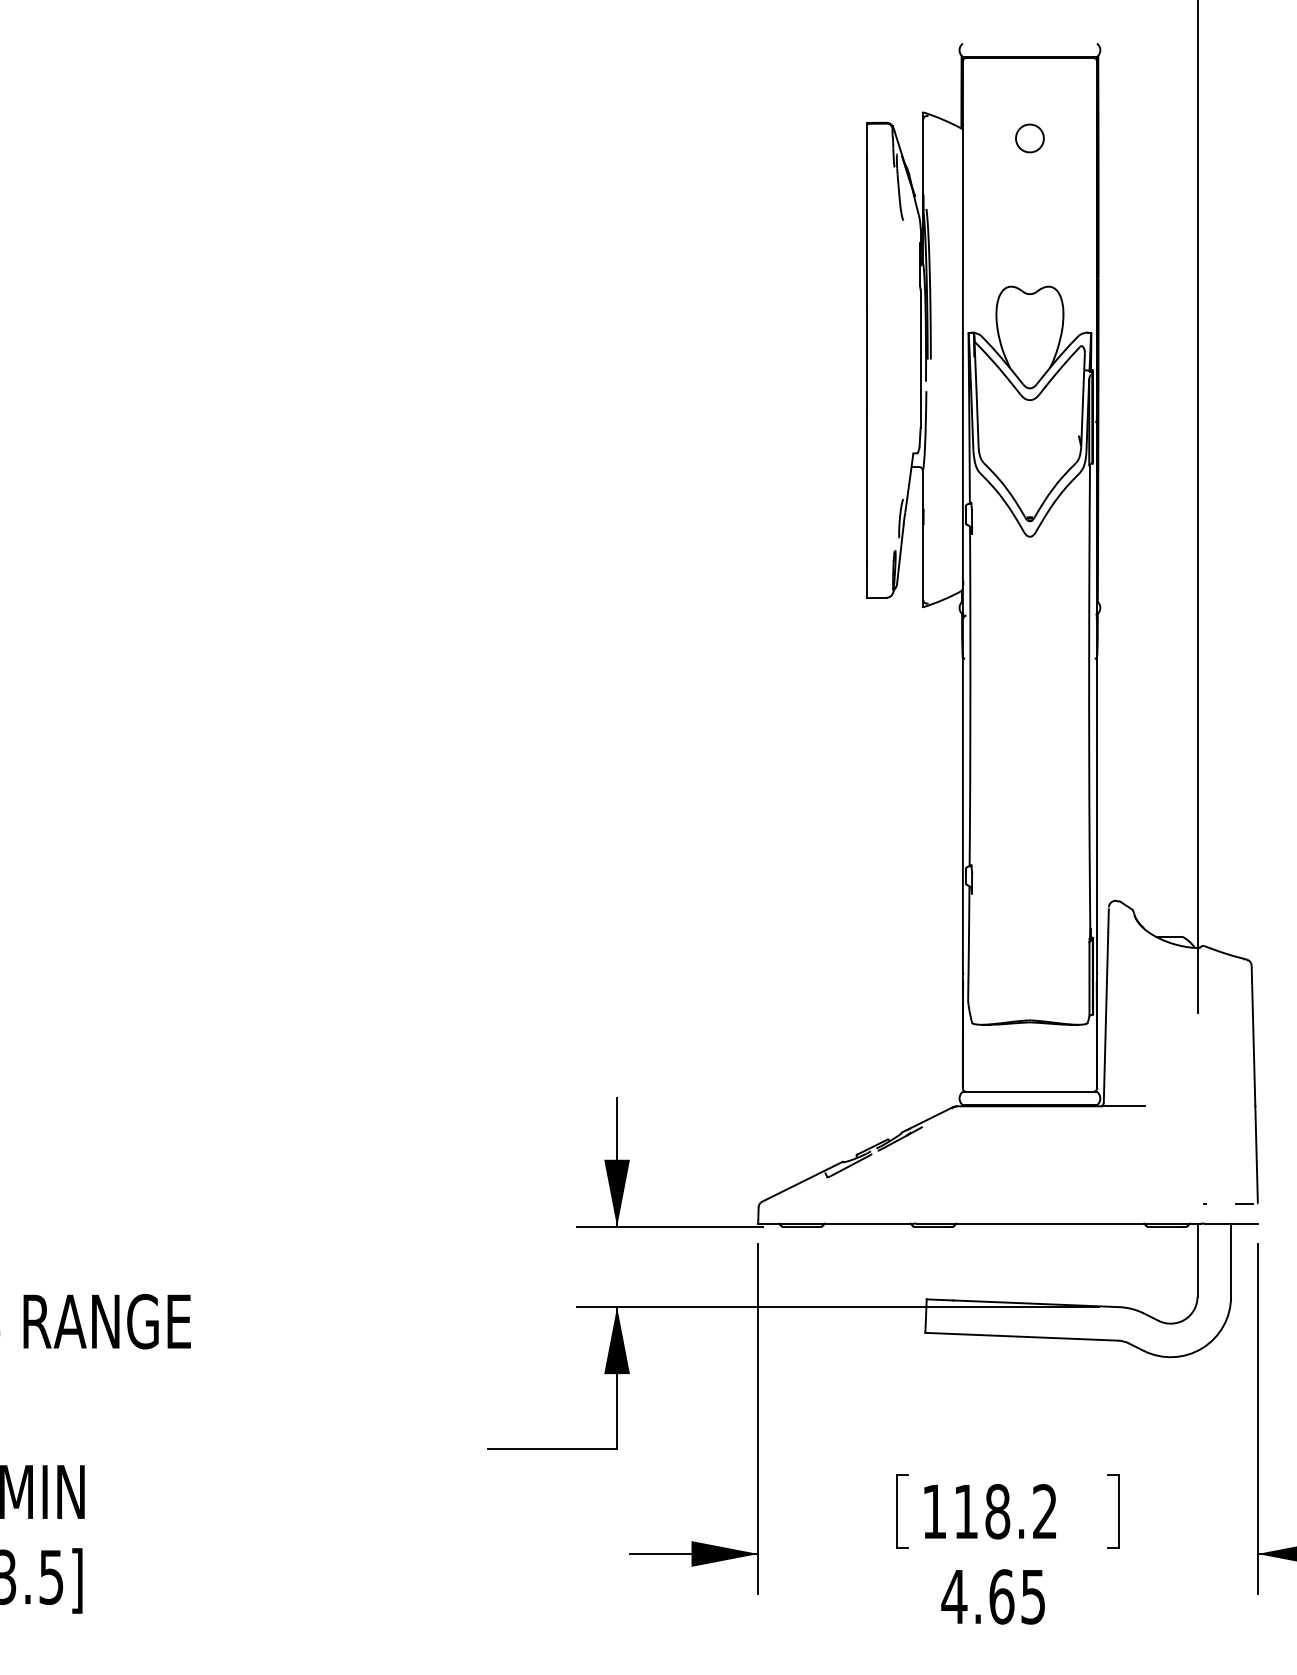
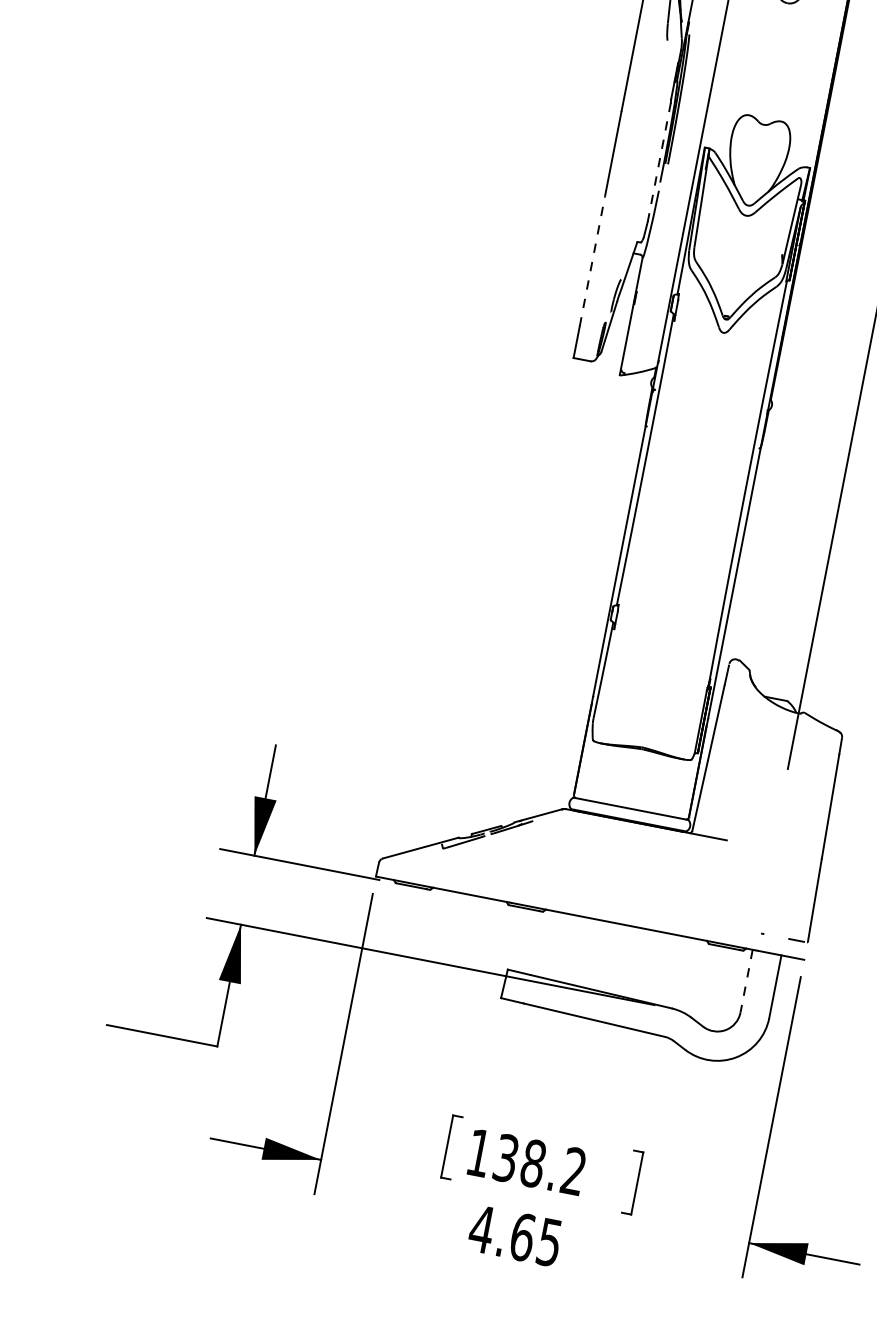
line: (920, 359) -> (659, 162), solid -> dashed
line: (867, 485) -> (592, 261), solid -> dashed
line: (1197, 1260) -> (746, 981), solid -> dashed
text: (966, 1511) -> (506, 1158), 118.2 -> 138.2

